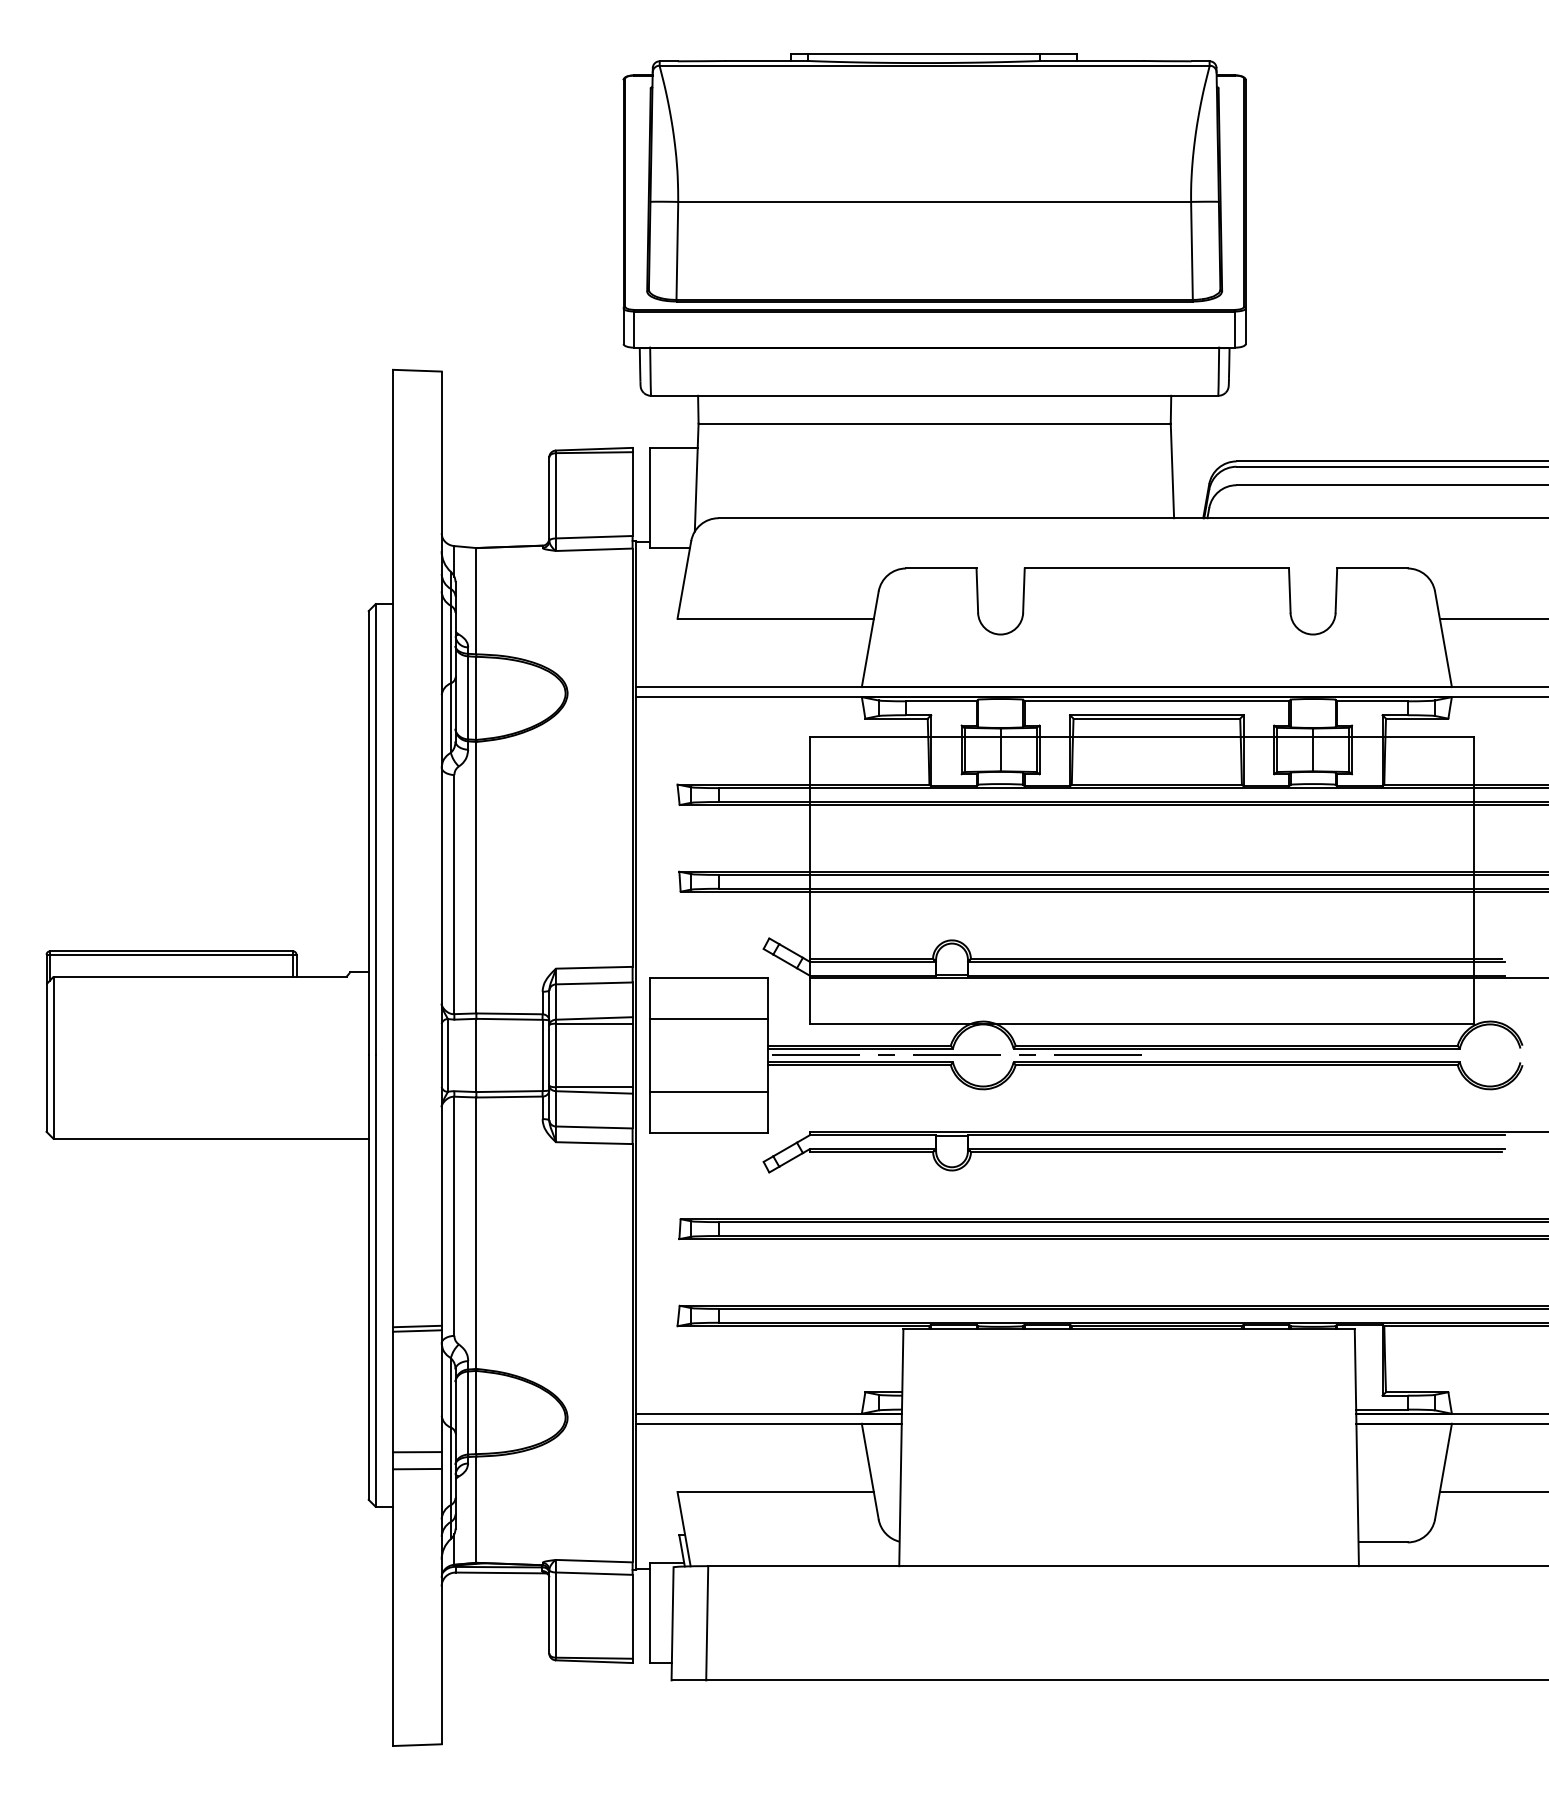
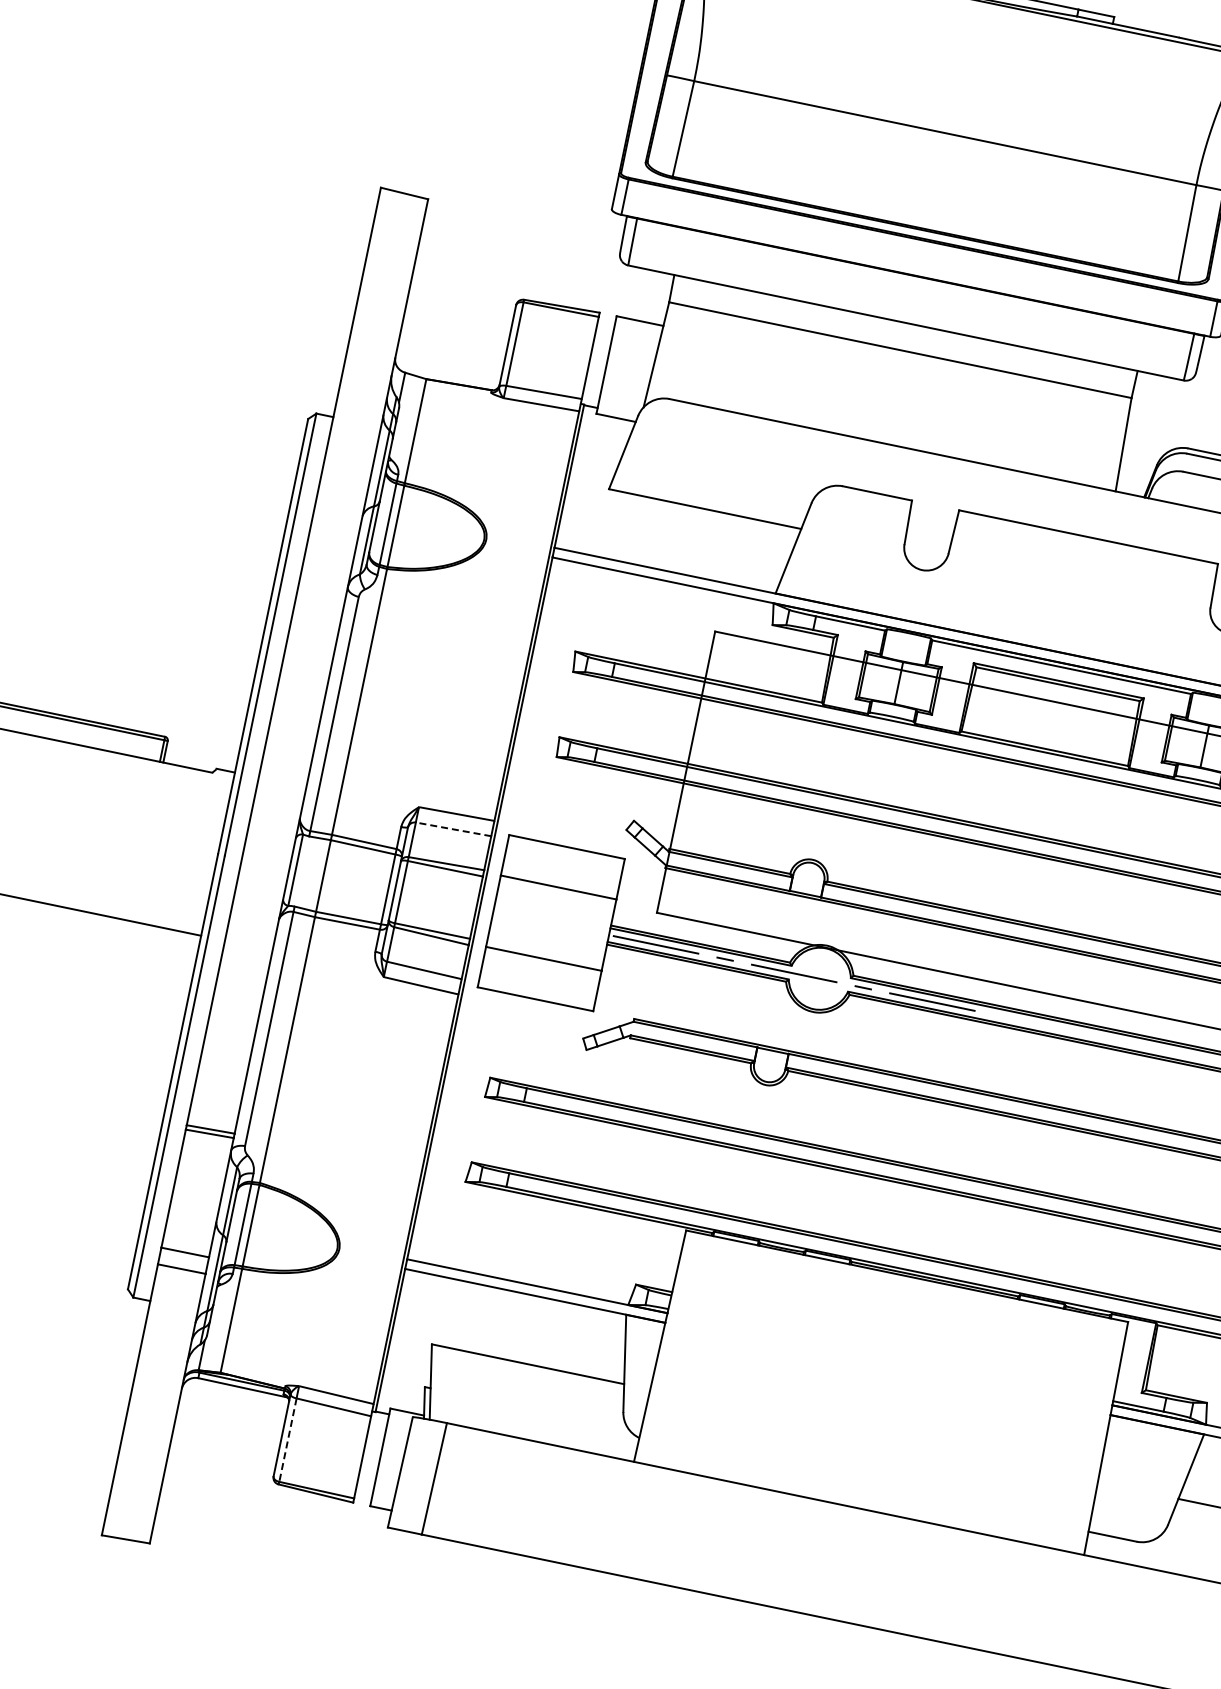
line: (593, 983) -> (452, 829), solid -> dashed
line: (556, 1615) -> (288, 1440), solid -> dashed

